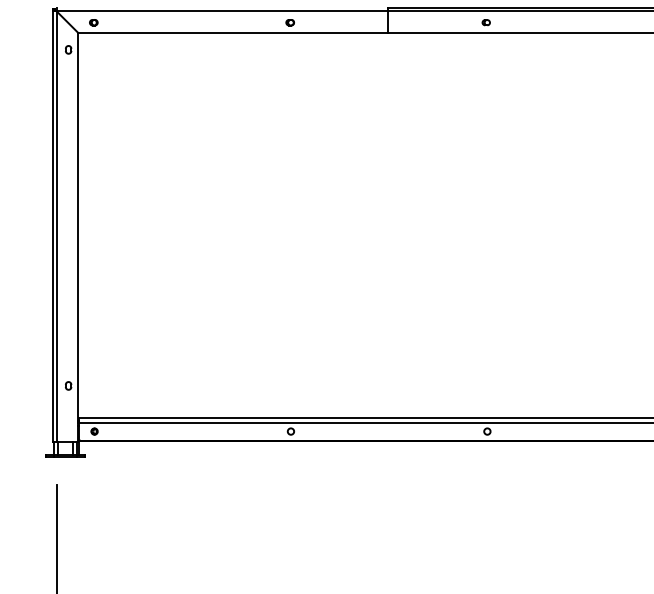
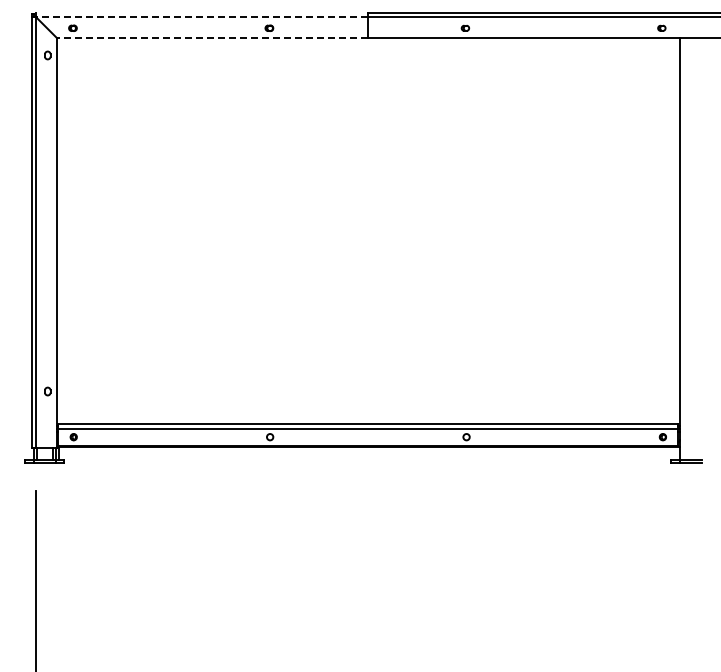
line: (222, 10) -> (201, 16), solid -> dashed
line: (232, 32) -> (211, 38), solid -> dashed

